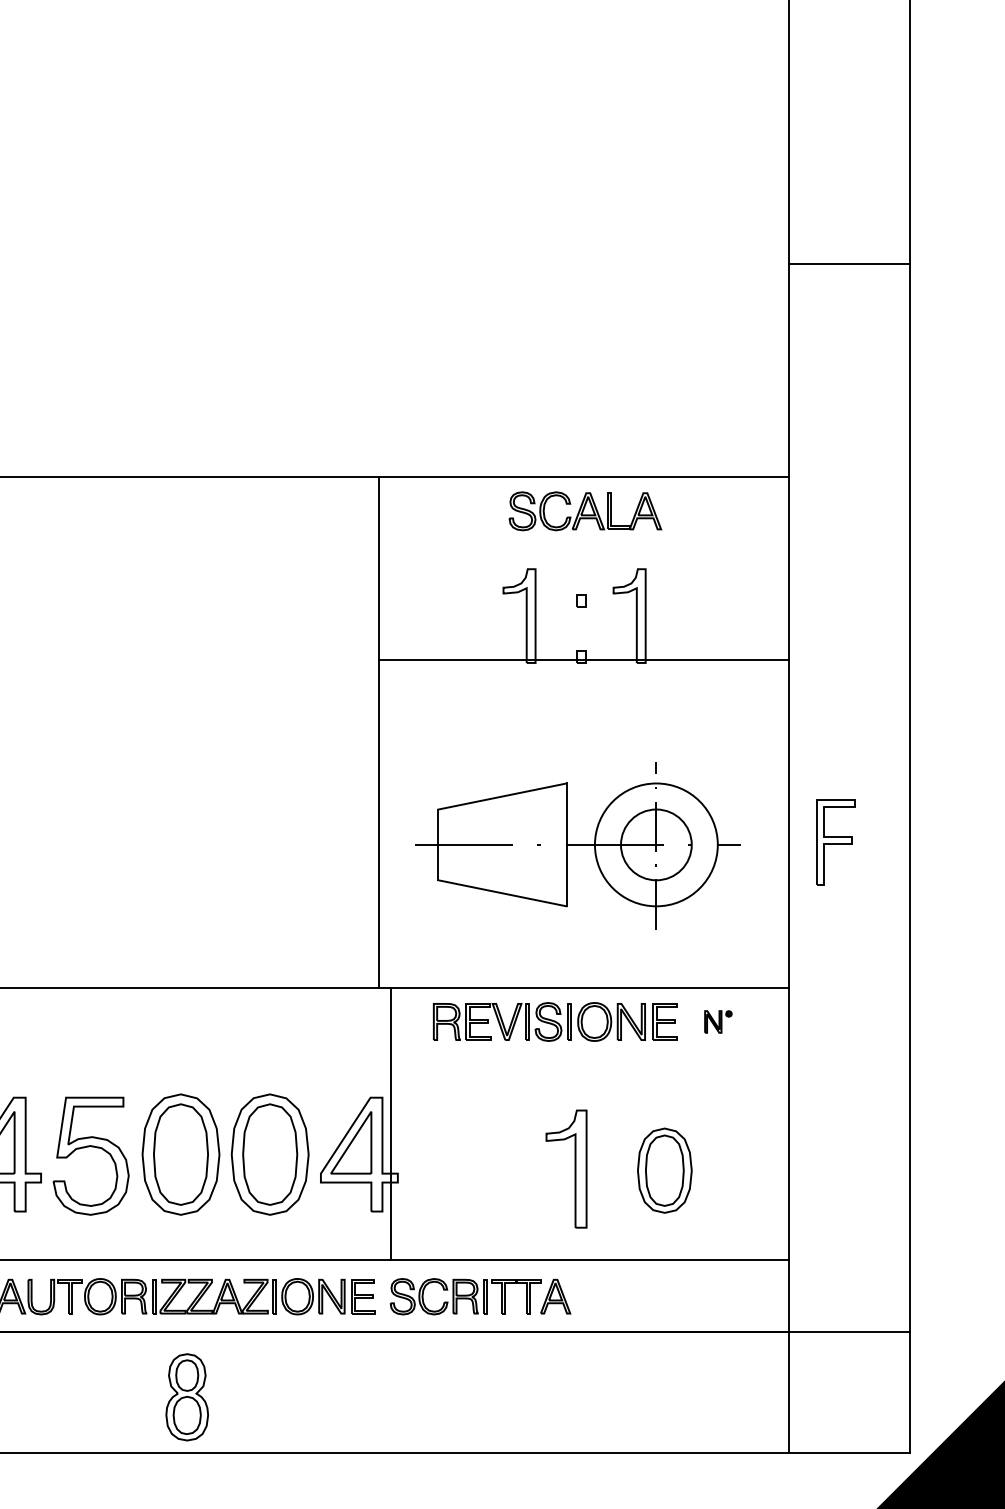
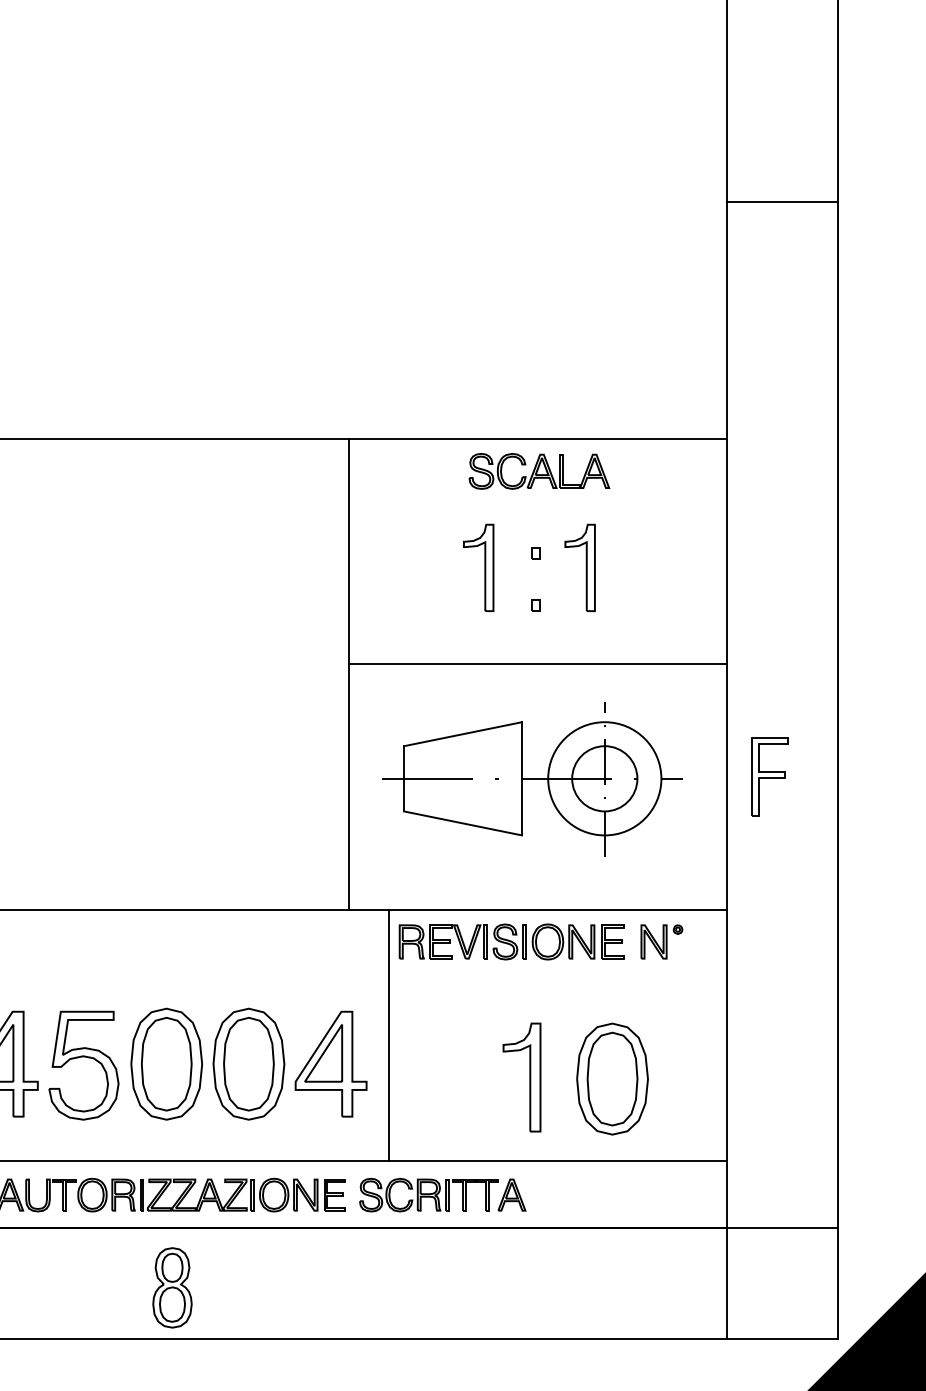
line: (849, 264) -> (782, 202), moved
line: (584, 660) -> (538, 664), moved
part: (718, 1021) -> (662, 941), size x1.67
line: (390, 1123) -> (389, 1035), moved
part: (664, 1170) -> (612, 1078), size x1.43

